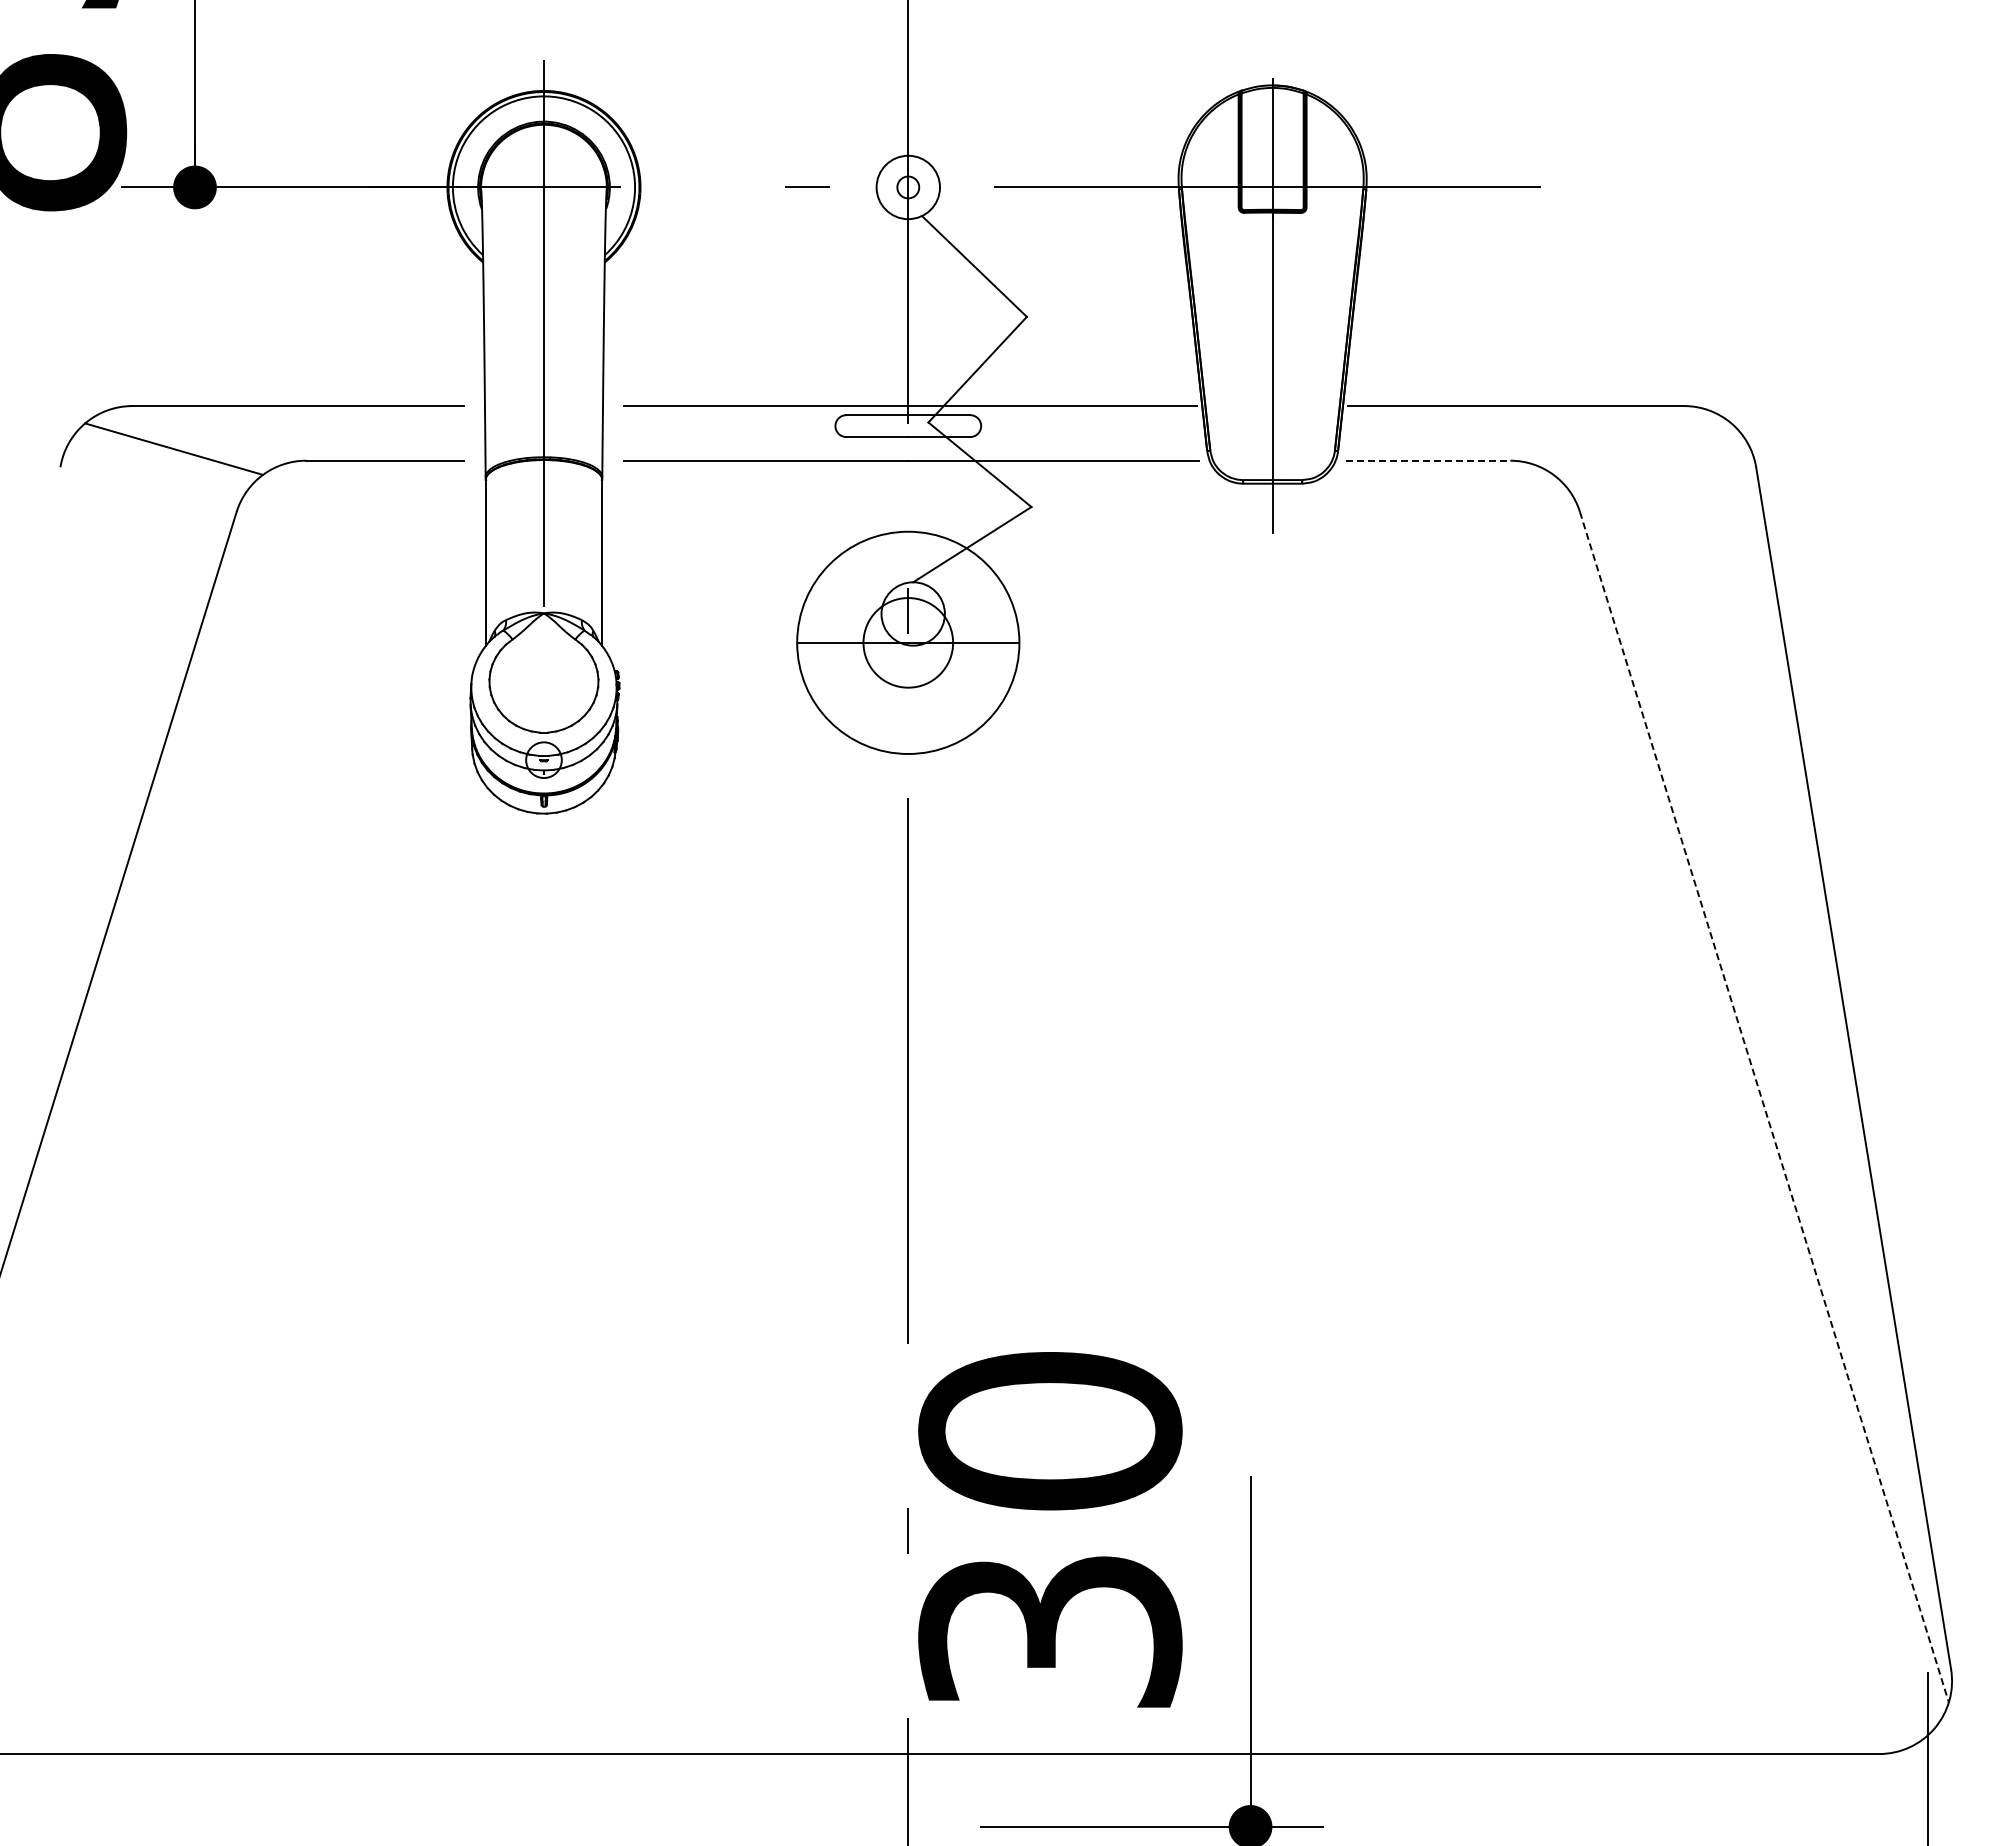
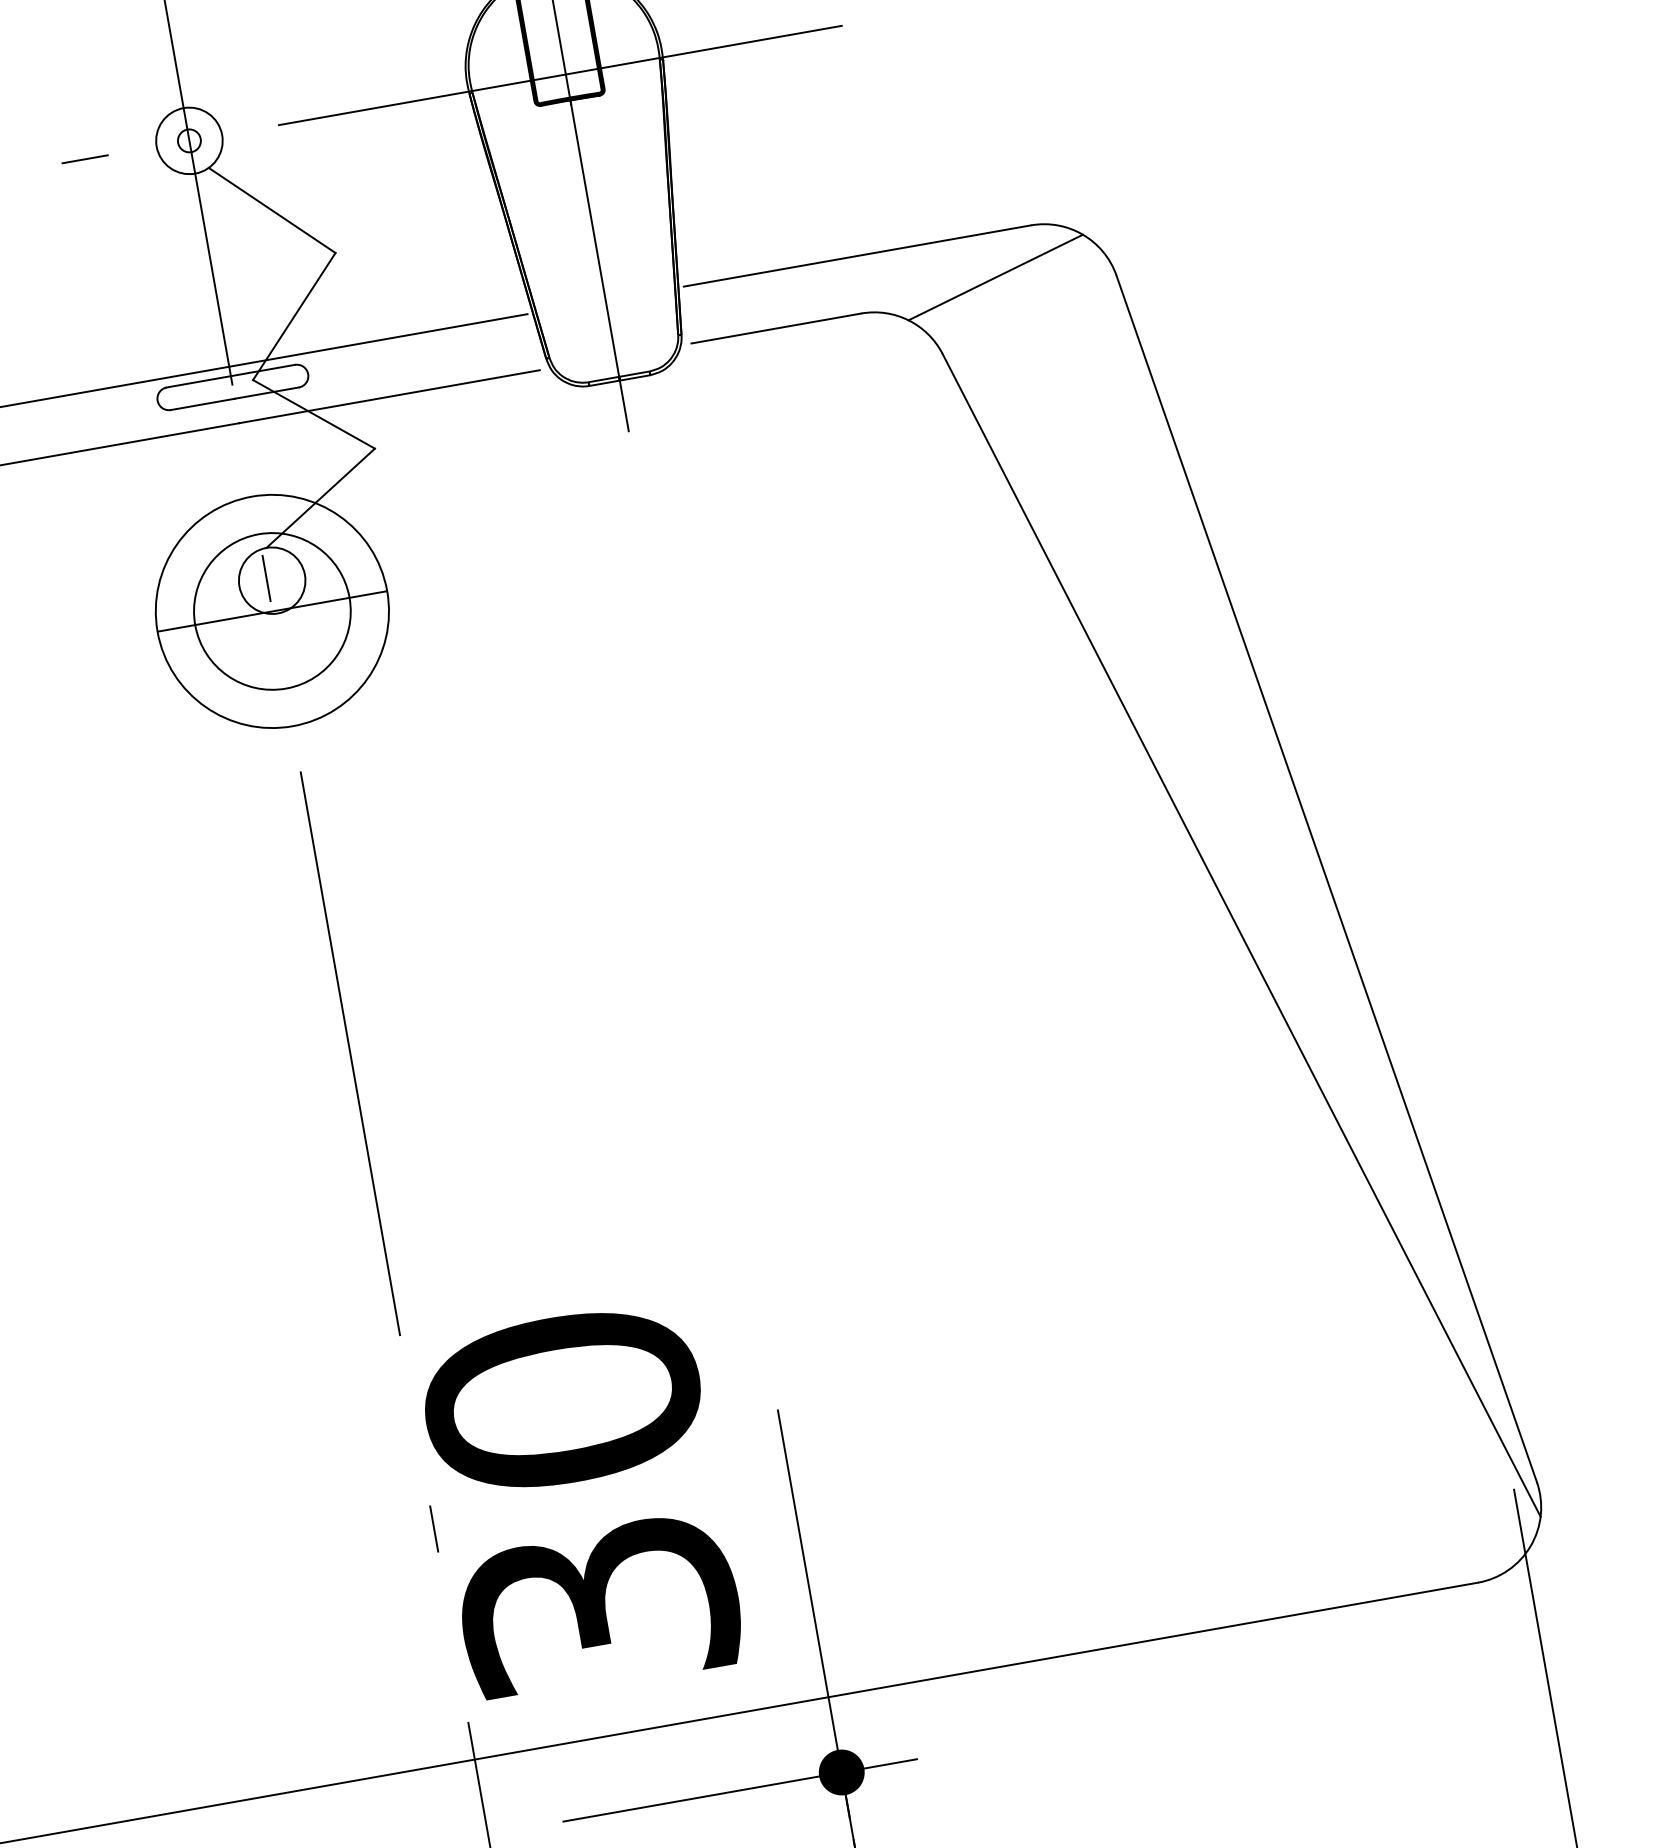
line: (1642, 448) -> (995, 276), added
line: (1428, 460) -> (776, 328), dashed -> solid
circle: (907, 642) -> (271, 611), size x1.67
line: (1764, 1107) -> (1241, 935), dashed -> solid

